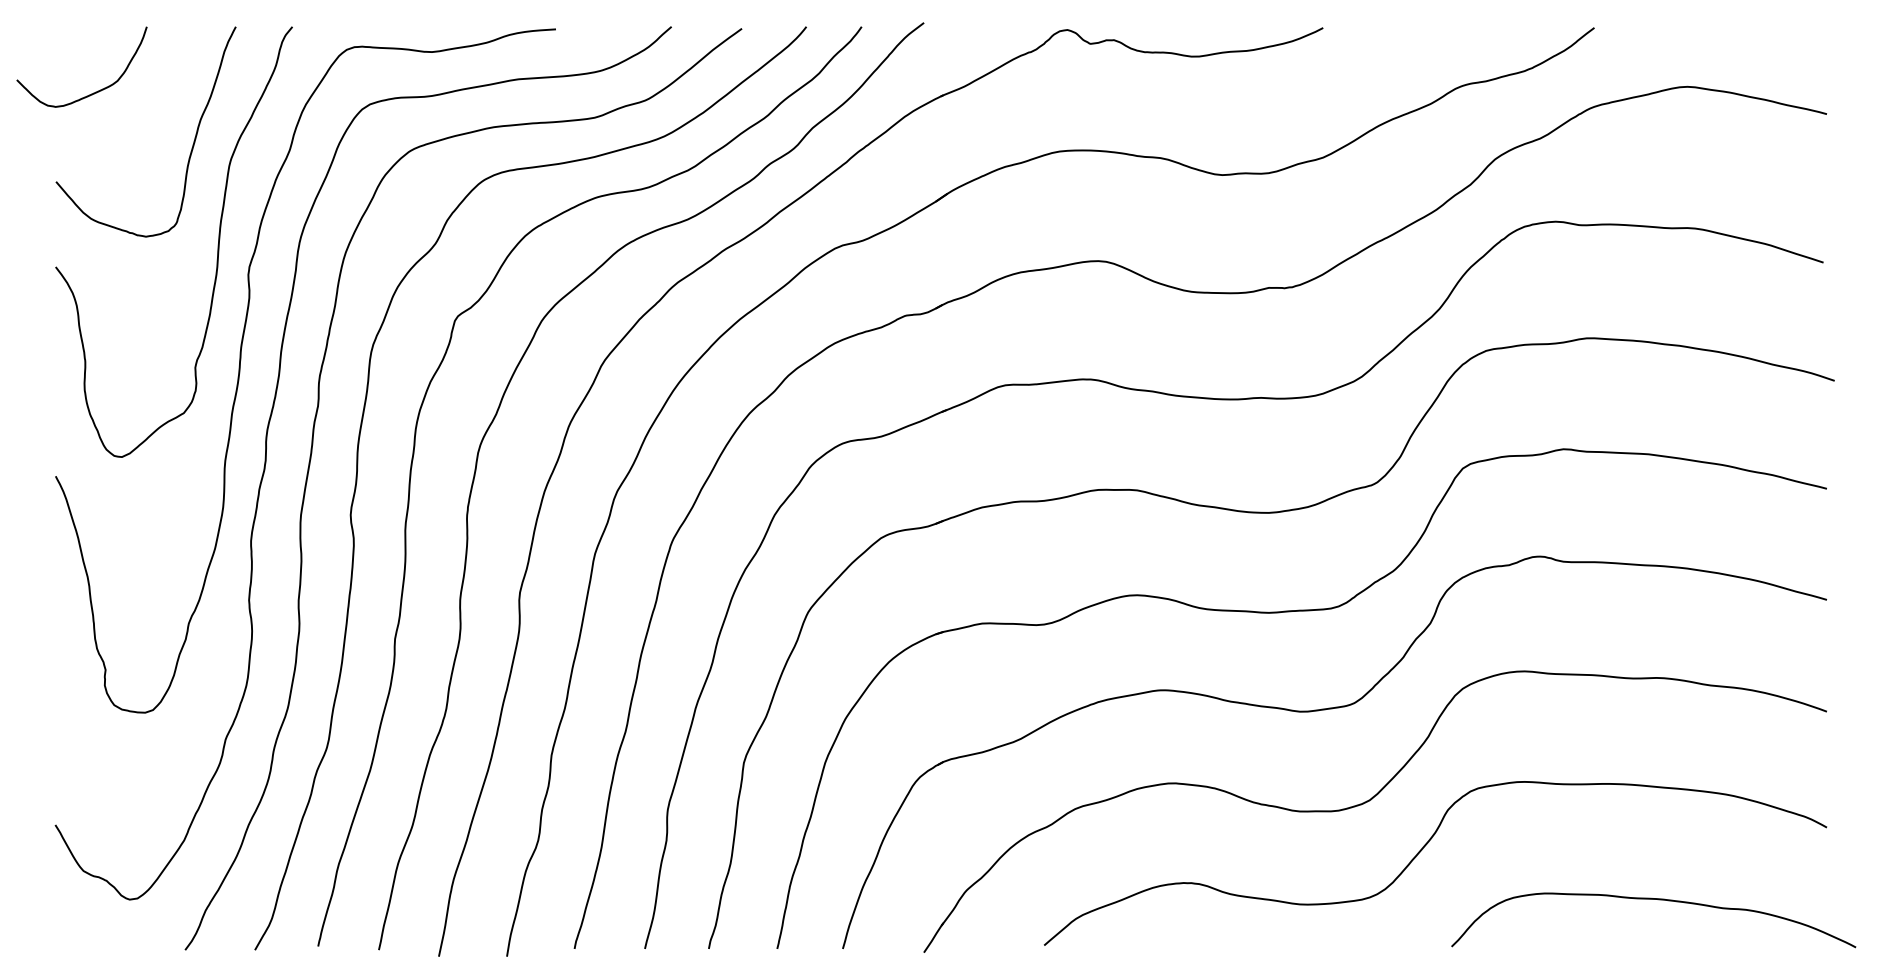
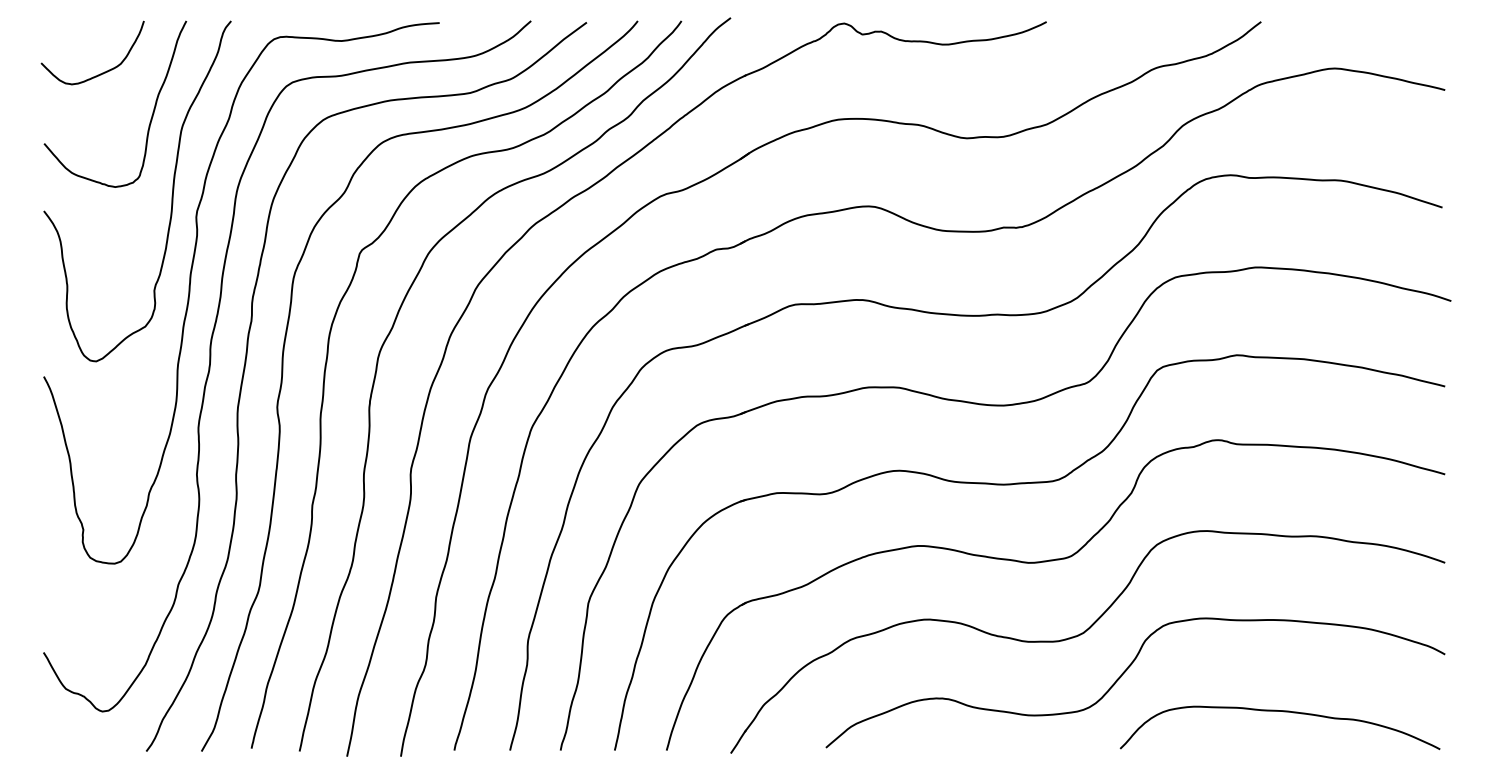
curve: (94, 91) -> (102, 72), moved
curve: (1657, 900) -> (1283, 712), moved

